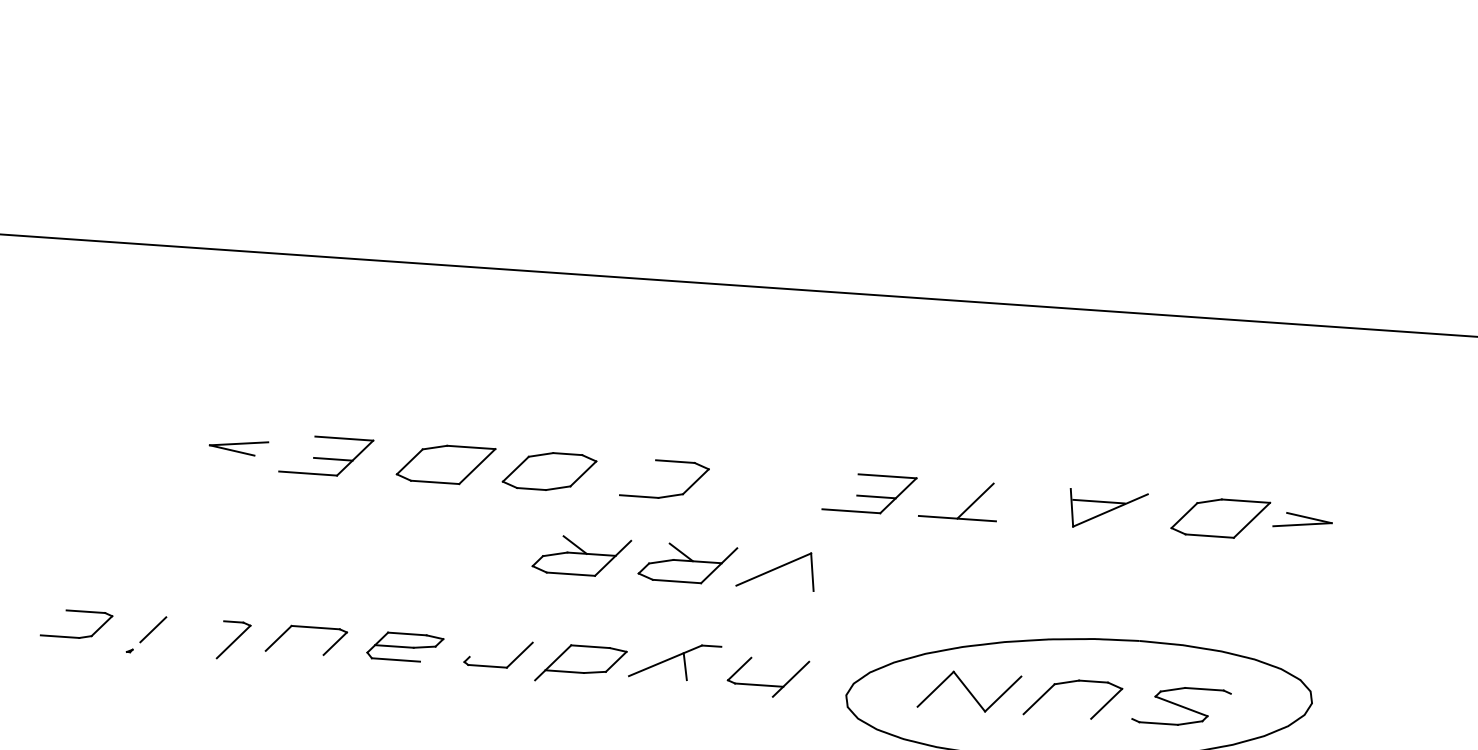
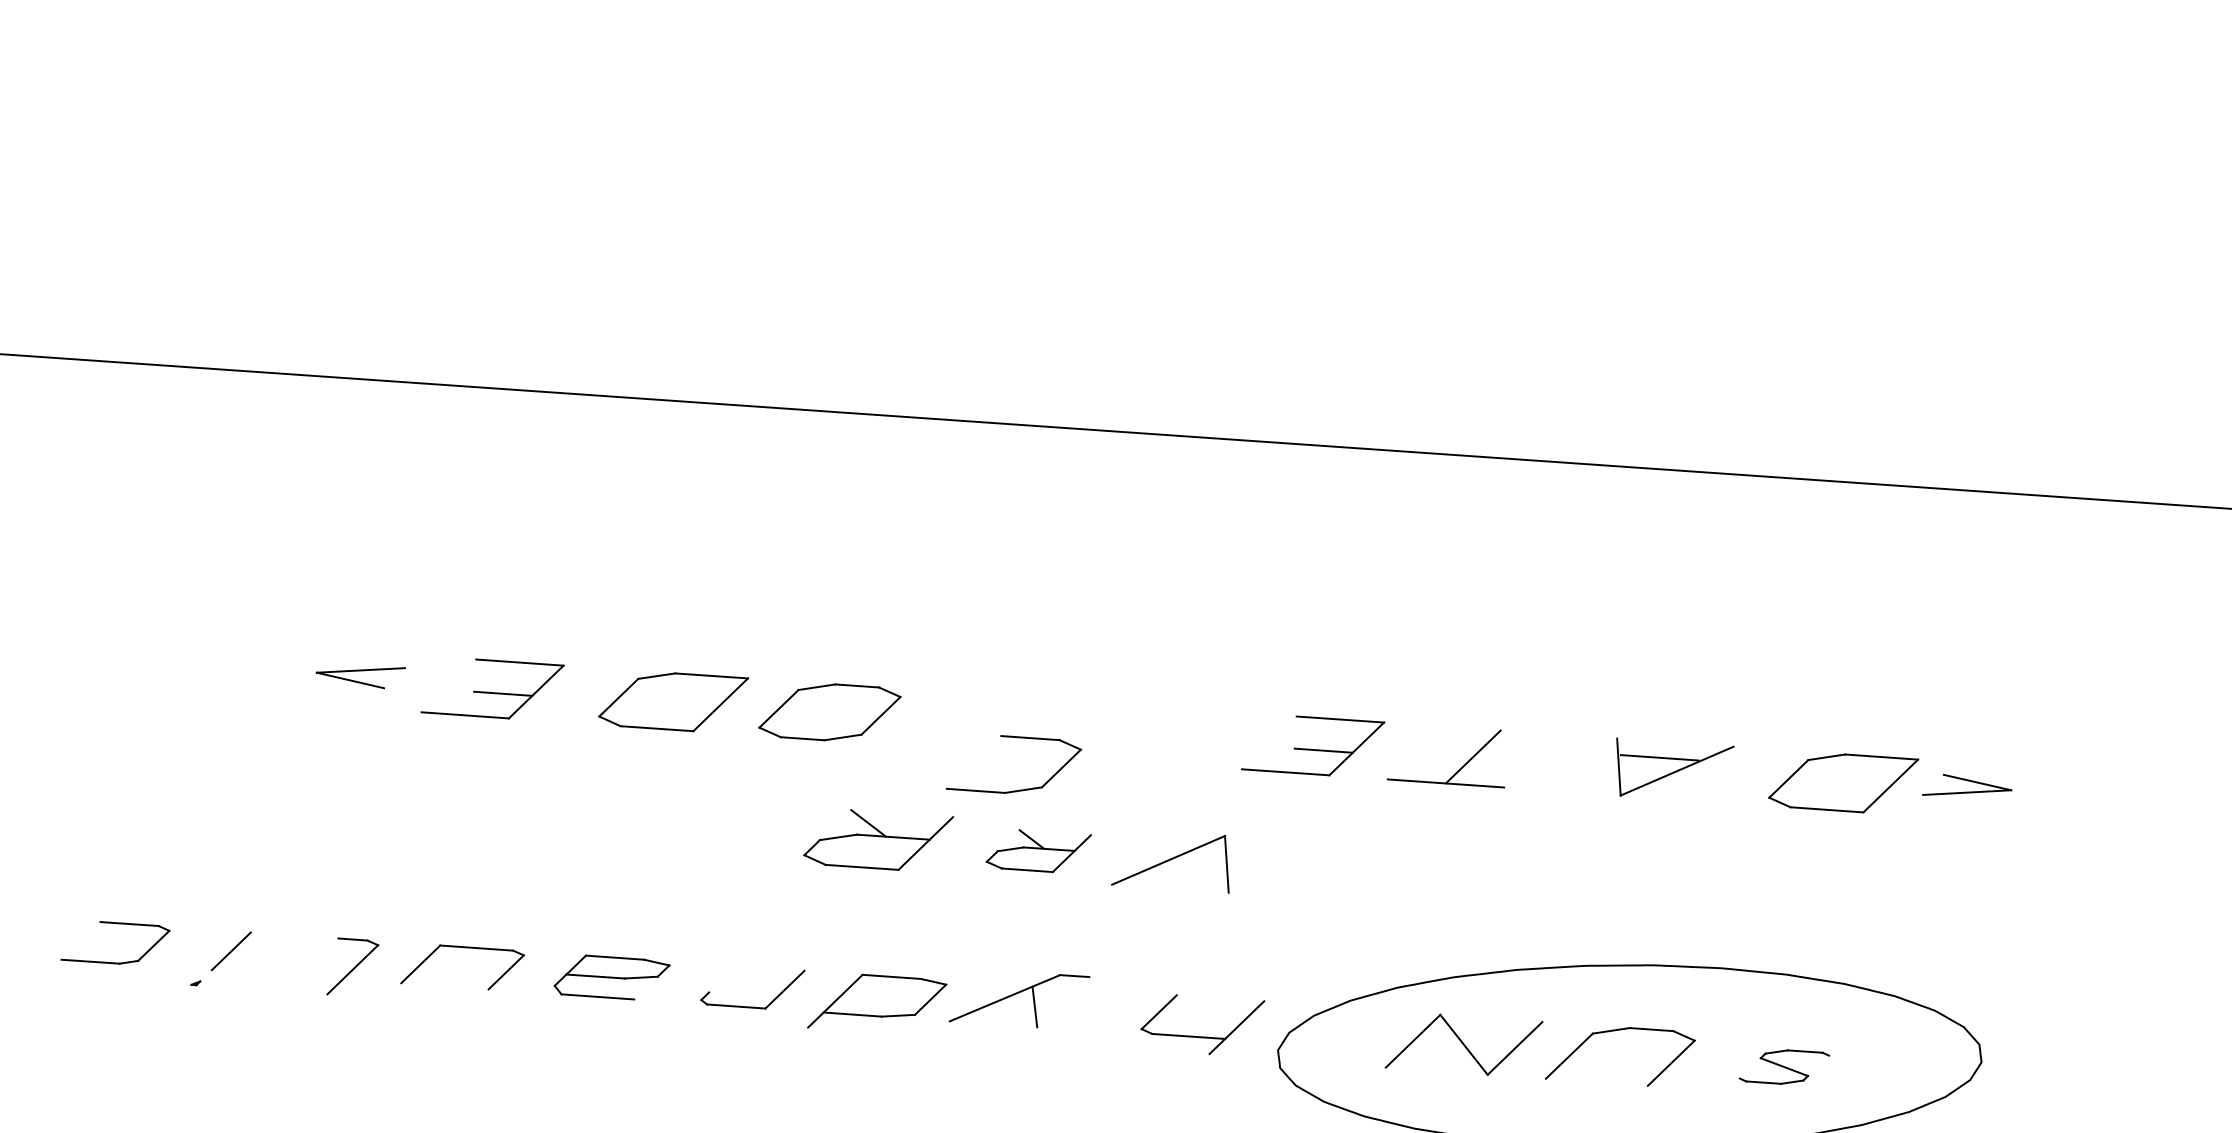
part: (669, 462) -> (1021, 739), moved
part: (687, 563) -> (1038, 851), size x0.7
part: (768, 684) -> (1202, 1035), moved
part: (1181, 706) -> (1784, 1067), size x0.6

